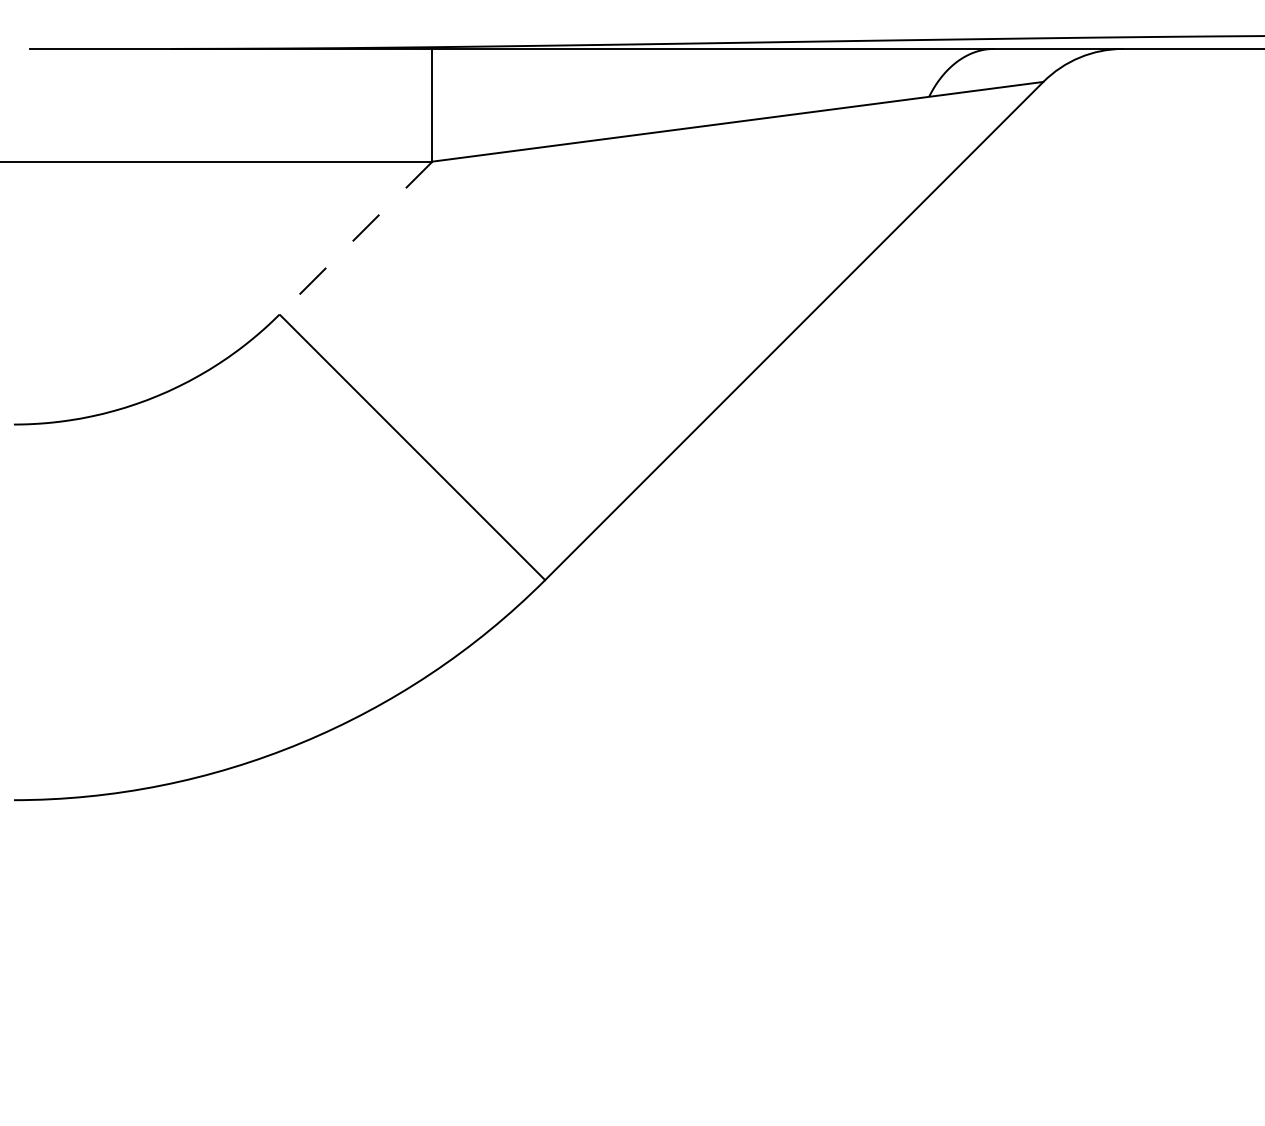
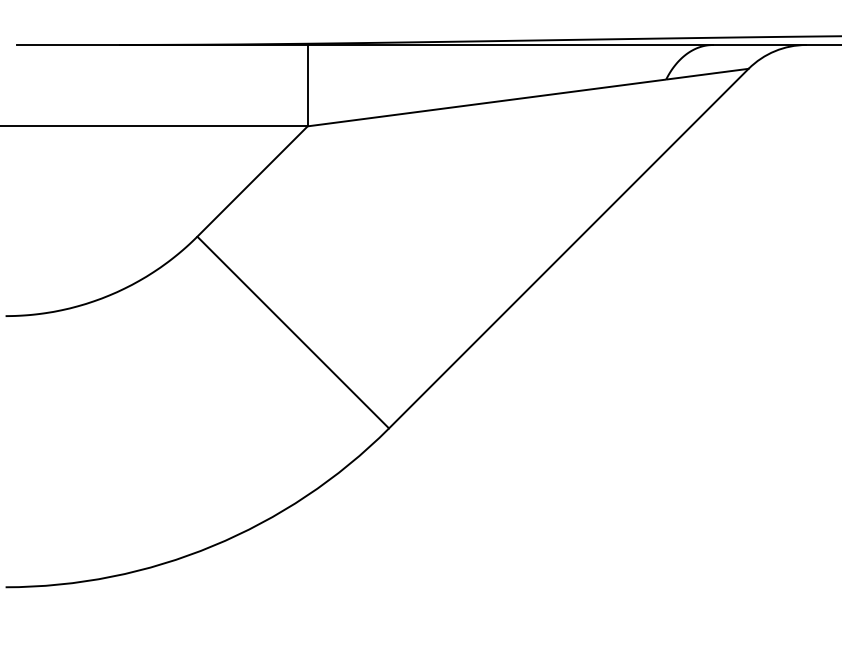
line: (355, 238) -> (252, 181), dashed -> solid

